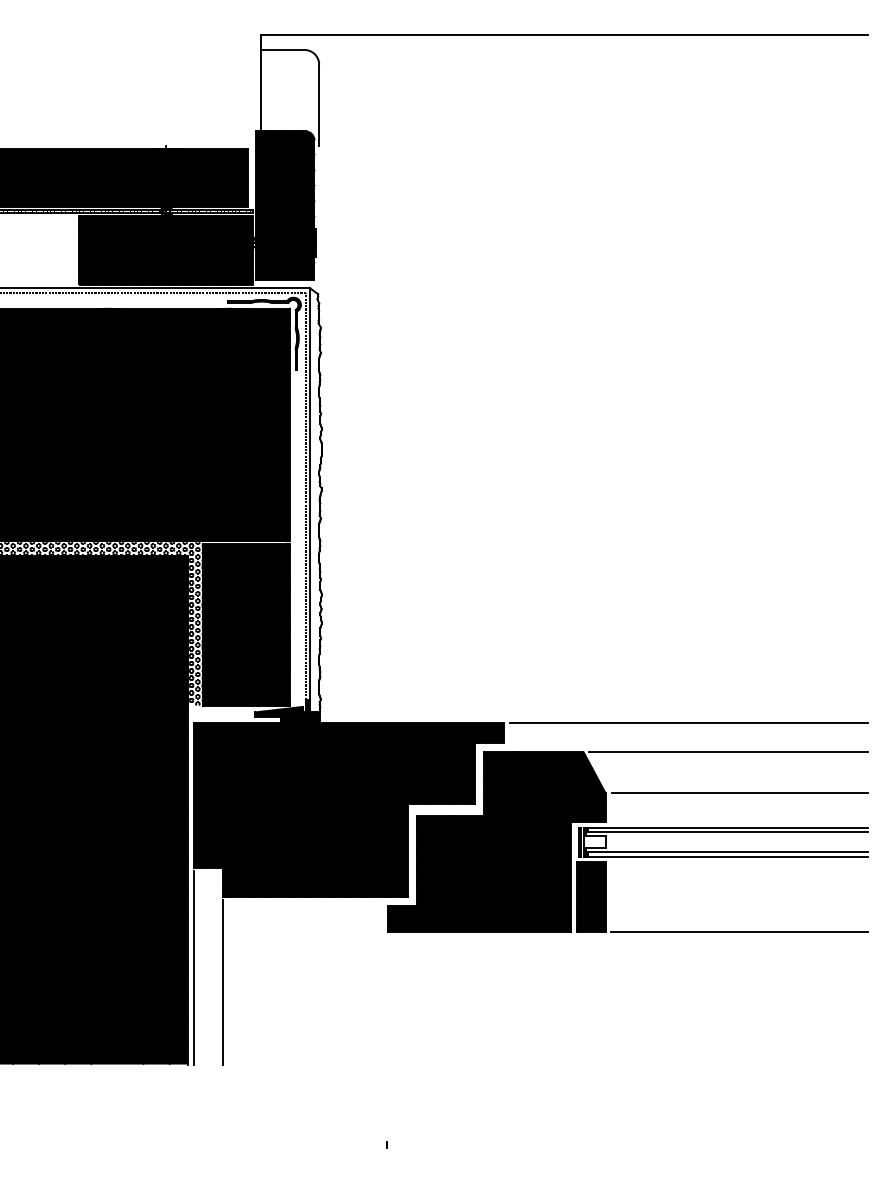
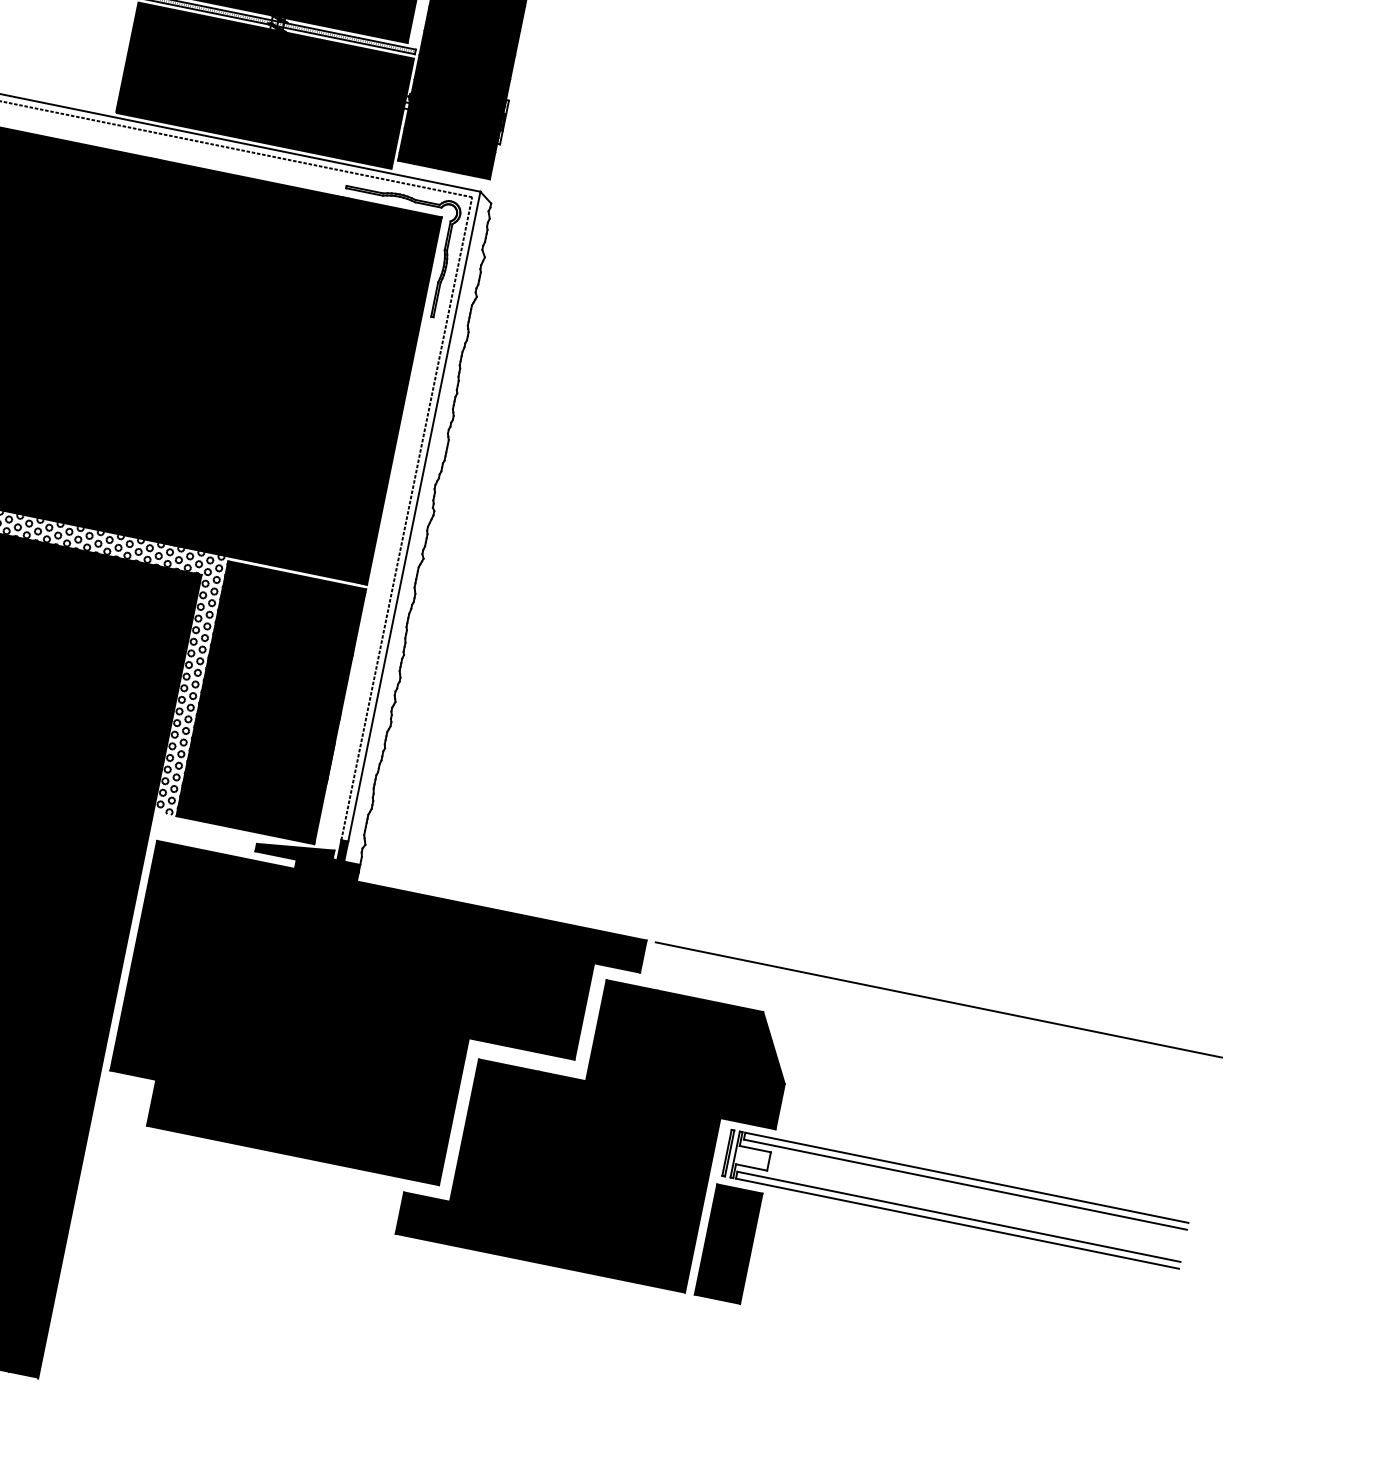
line: (728, 752) -> (992, 1059), removed
line: (739, 793) -> (996, 1127), removed
line: (739, 932) -> (951, 1347), removed
line: (193, 967) -> (77, 1227), removed
line: (222, 982) -> (118, 1260), removed

